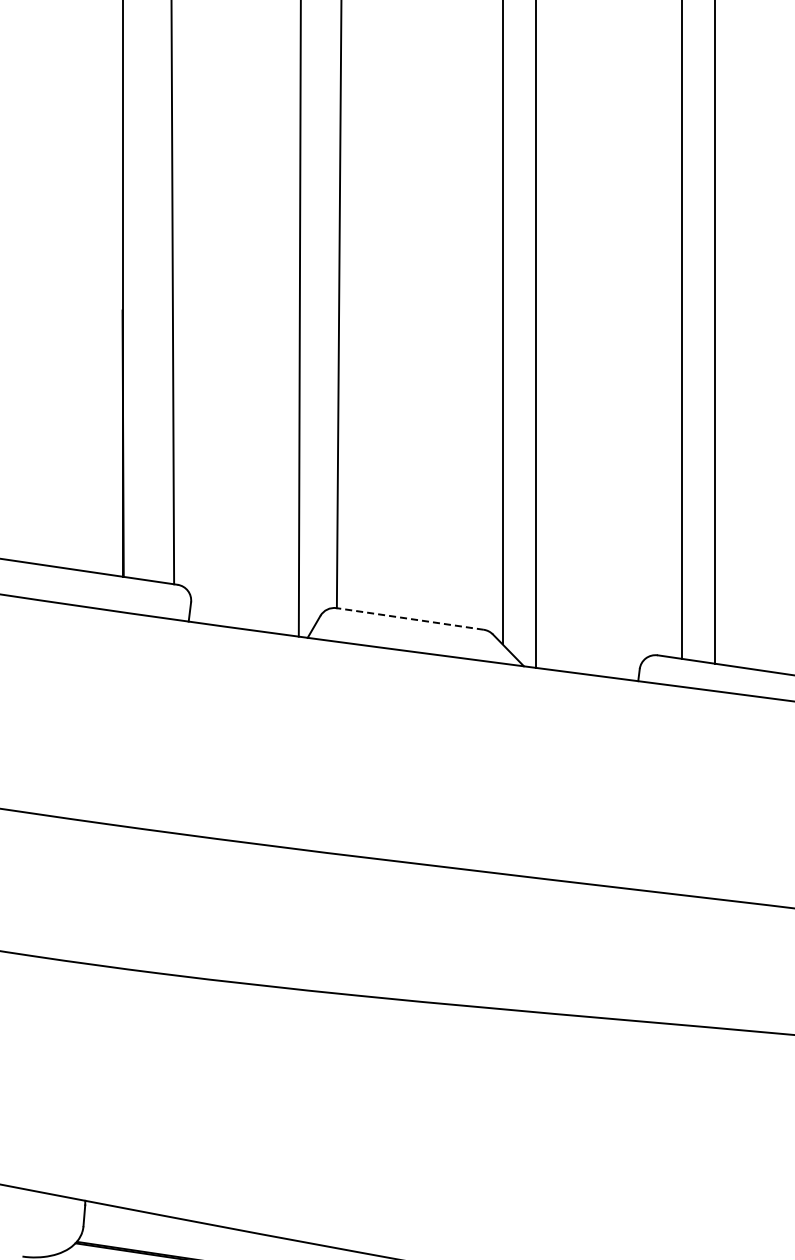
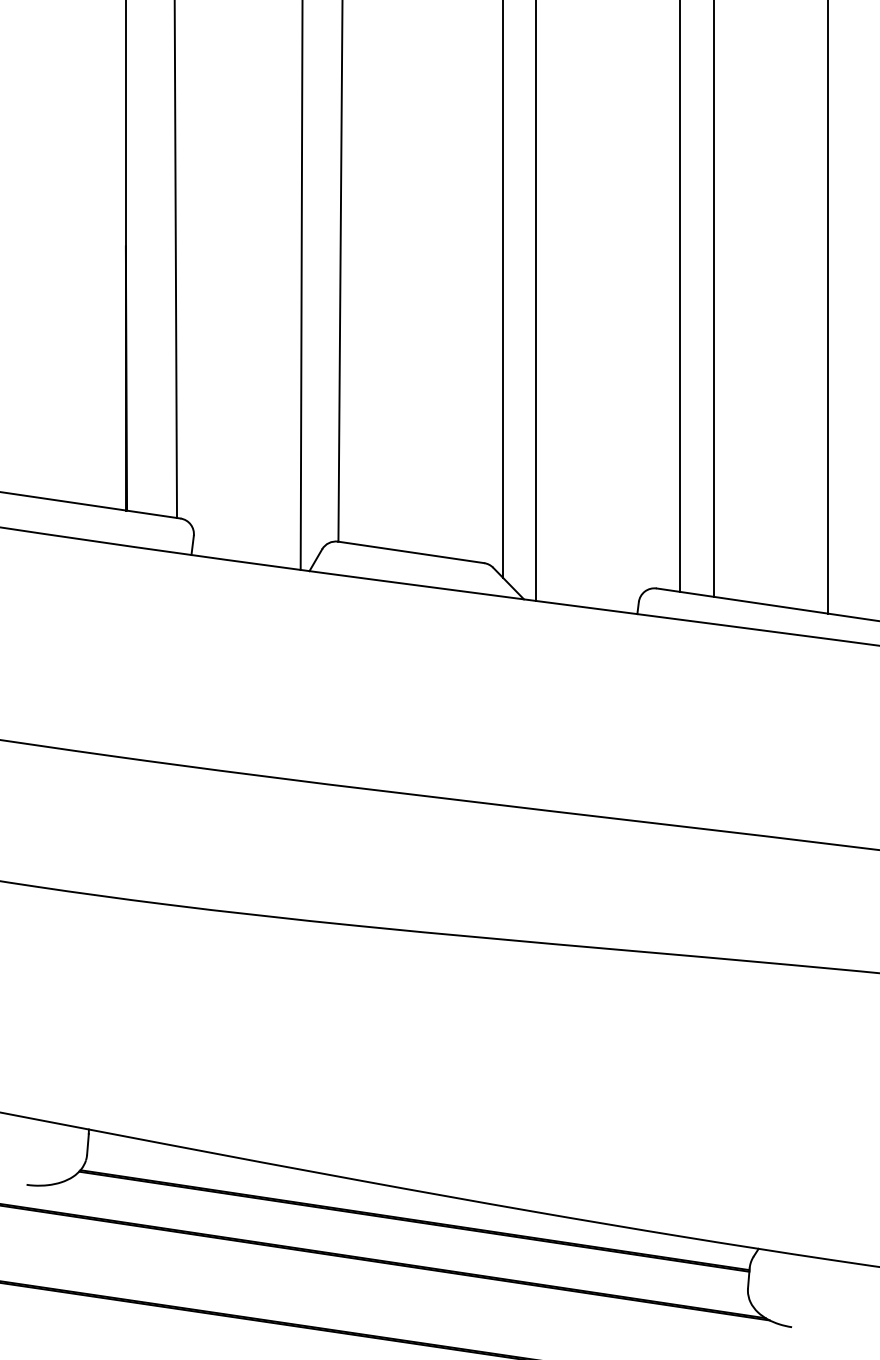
line: (410, 619) -> (411, 552), dashed -> solid

